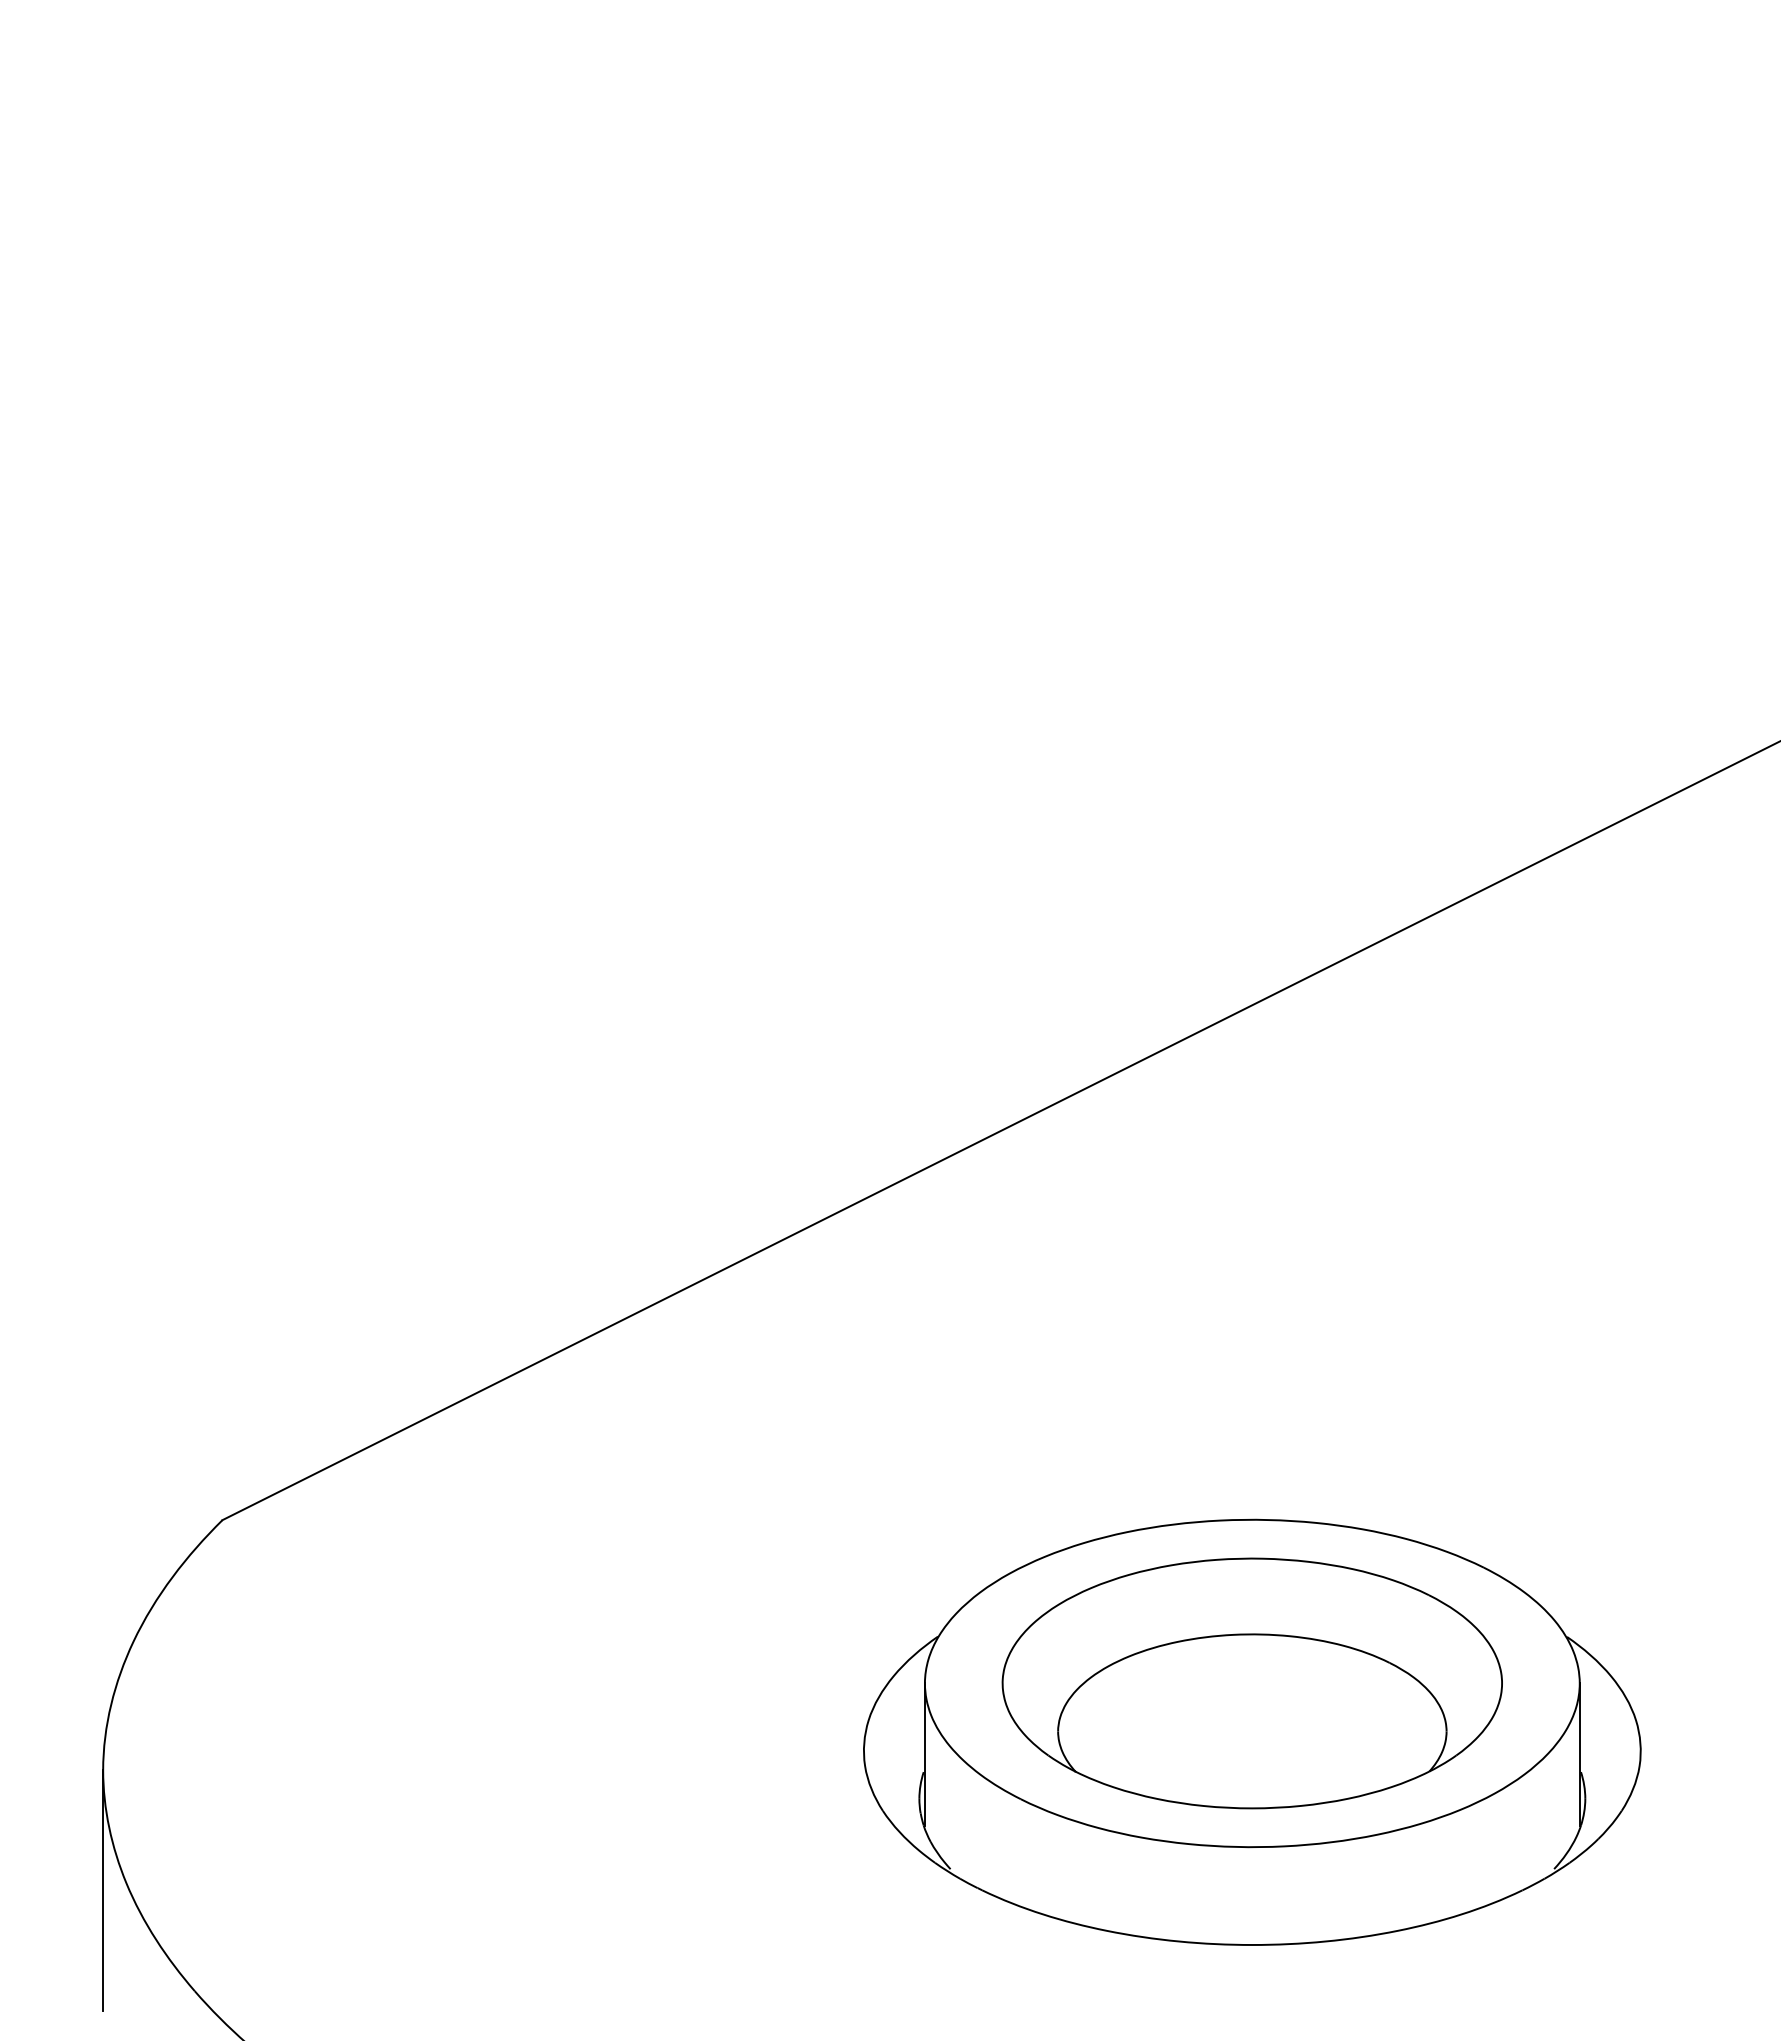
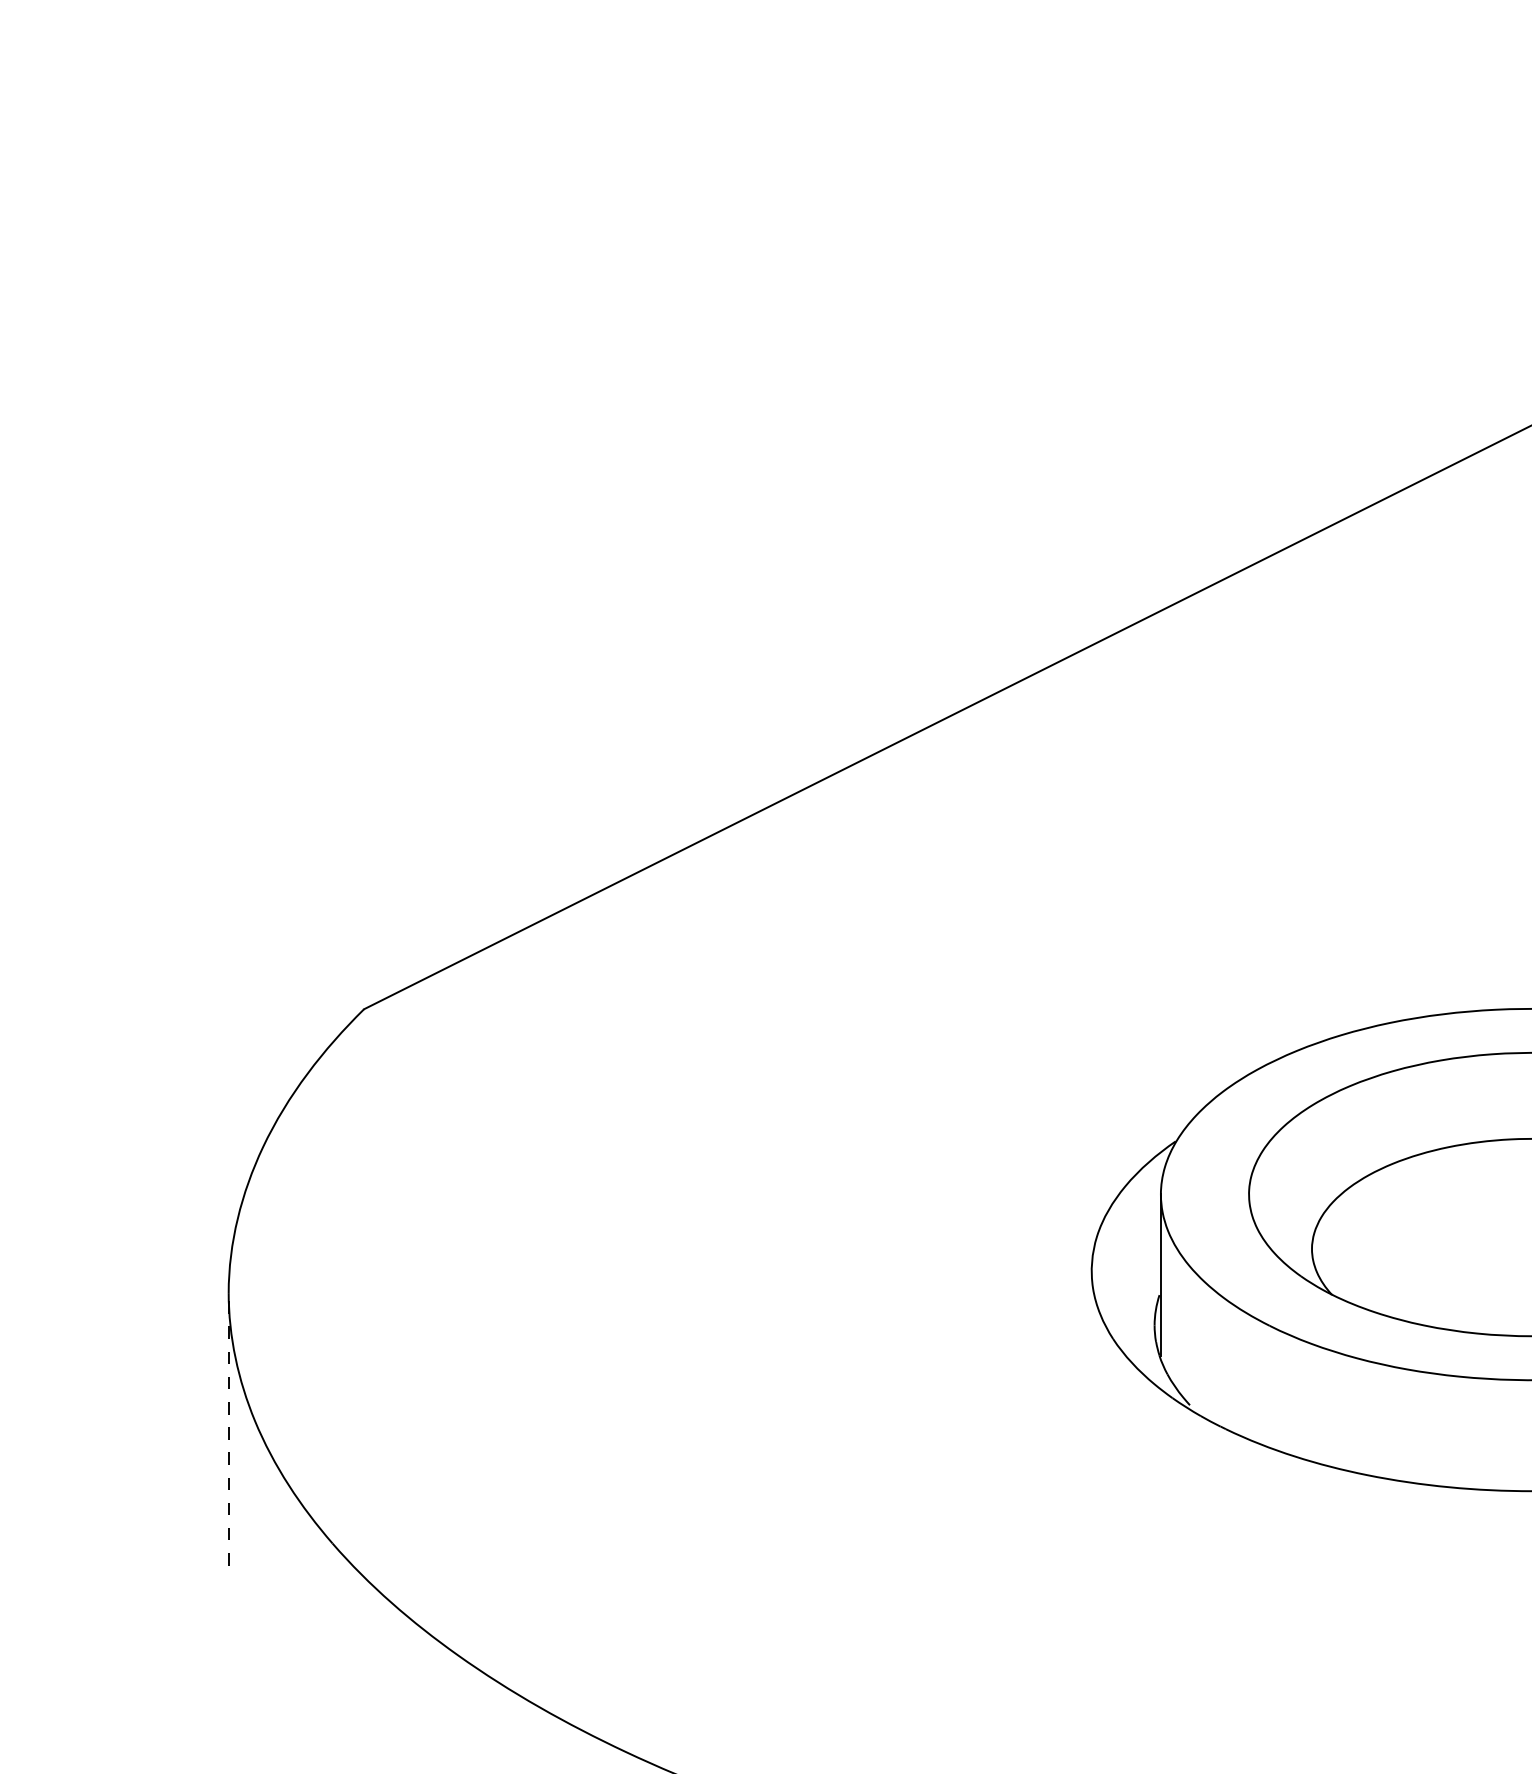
line: (103, 1889) -> (229, 1428), solid -> dashed

